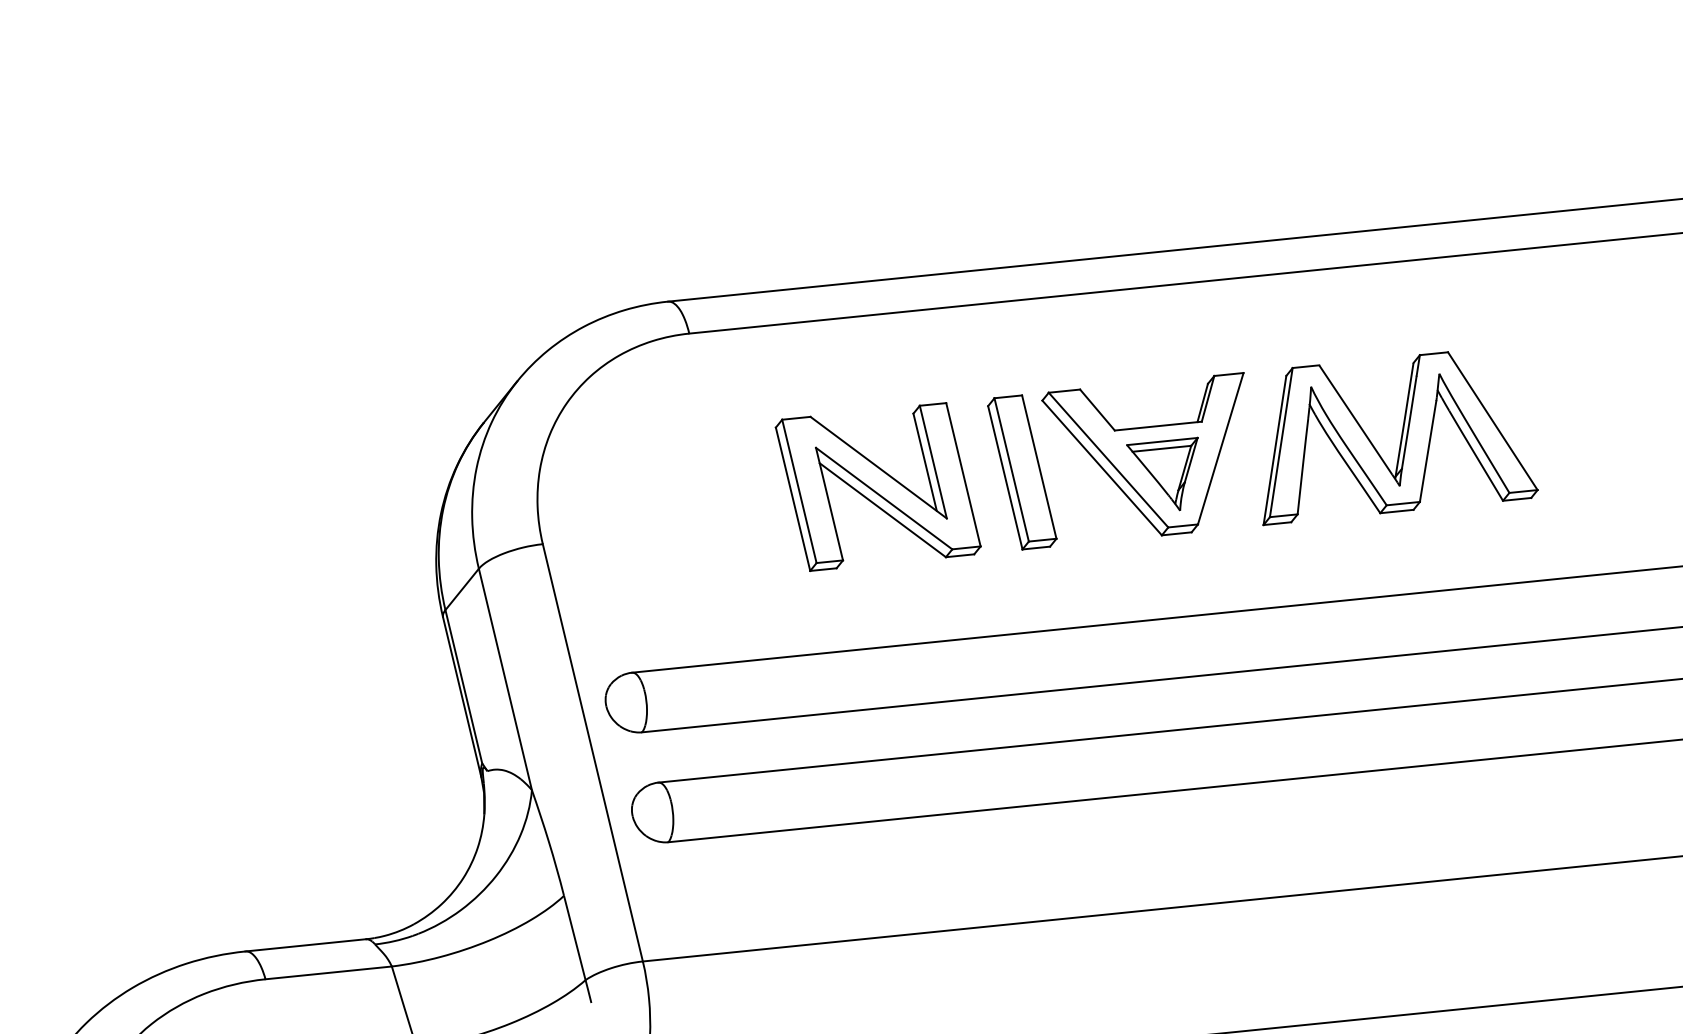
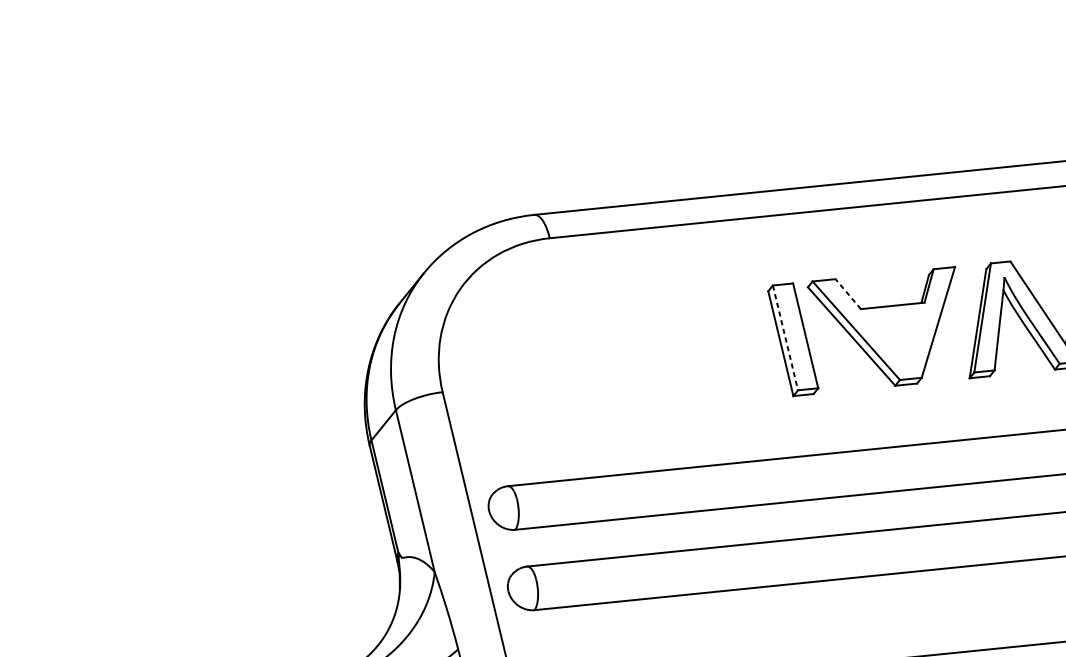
line: (1097, 410) -> (848, 294), solid -> dashed
line: (1011, 469) -> (785, 337), solid -> dashed
part: (1162, 473) -> (895, 340), removed
part: (877, 486) -> (687, 350), removed

